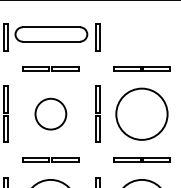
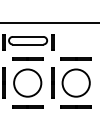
circle: (50, 113) -> (27, 82), size x1.67

